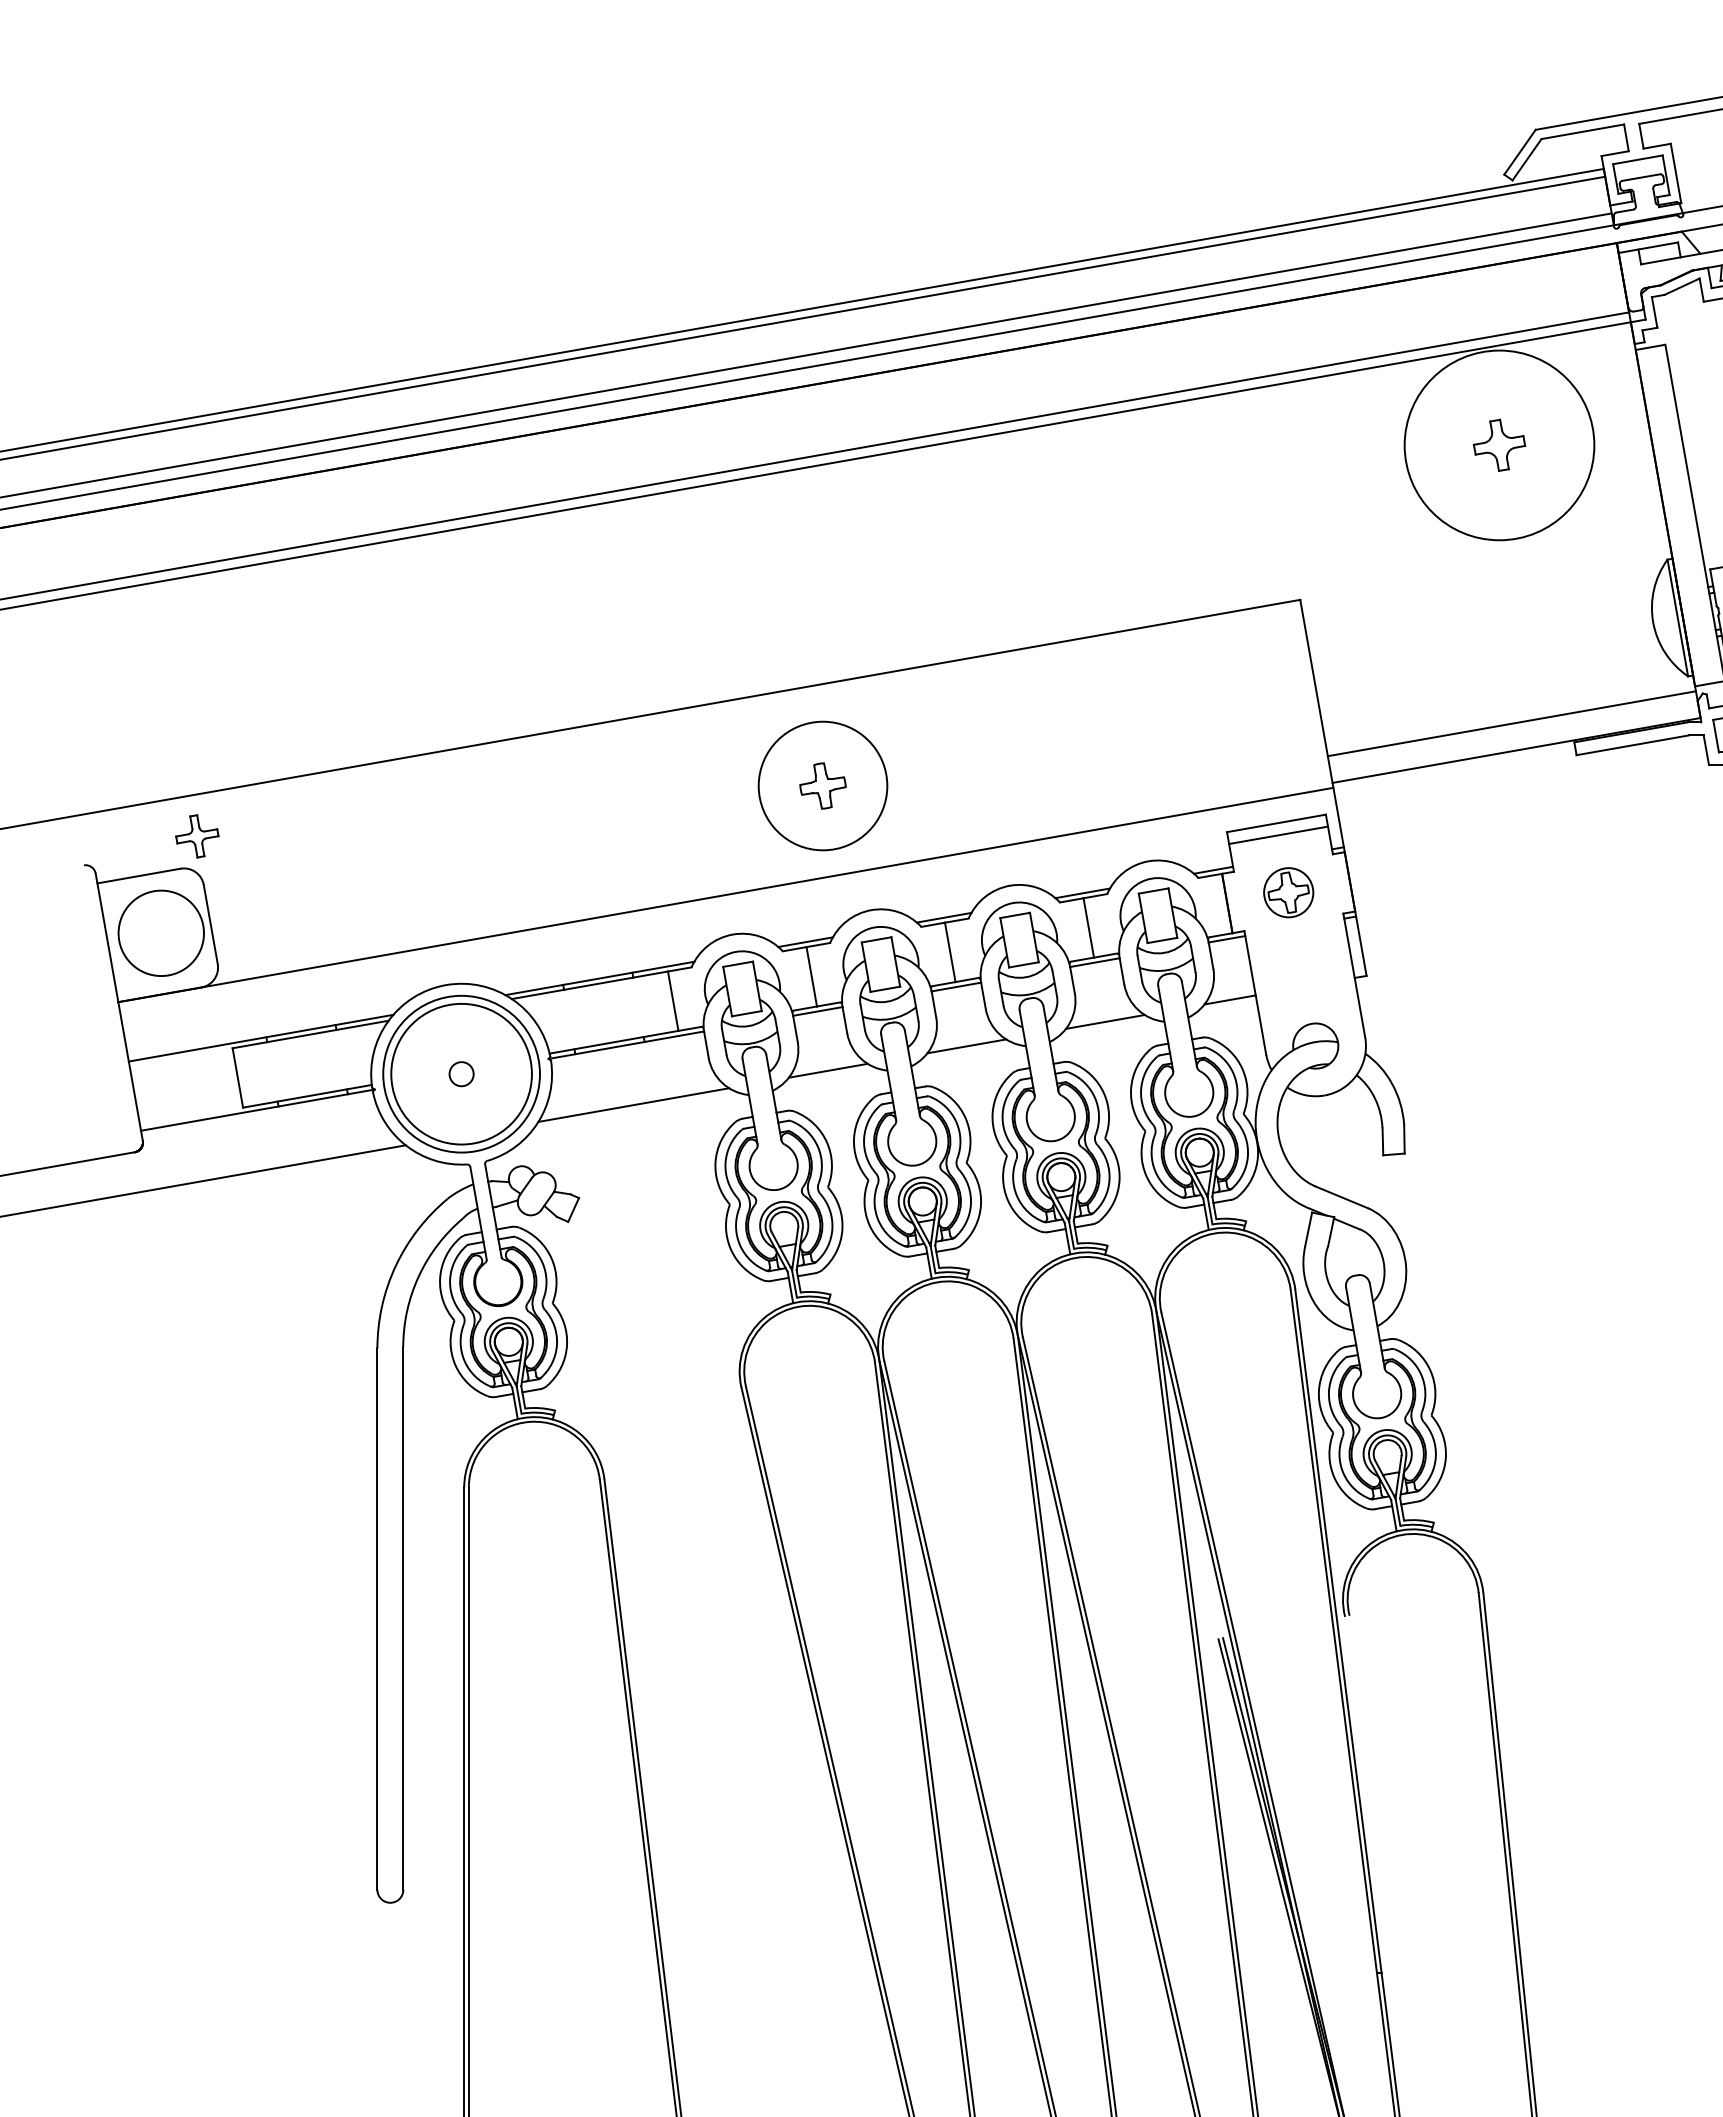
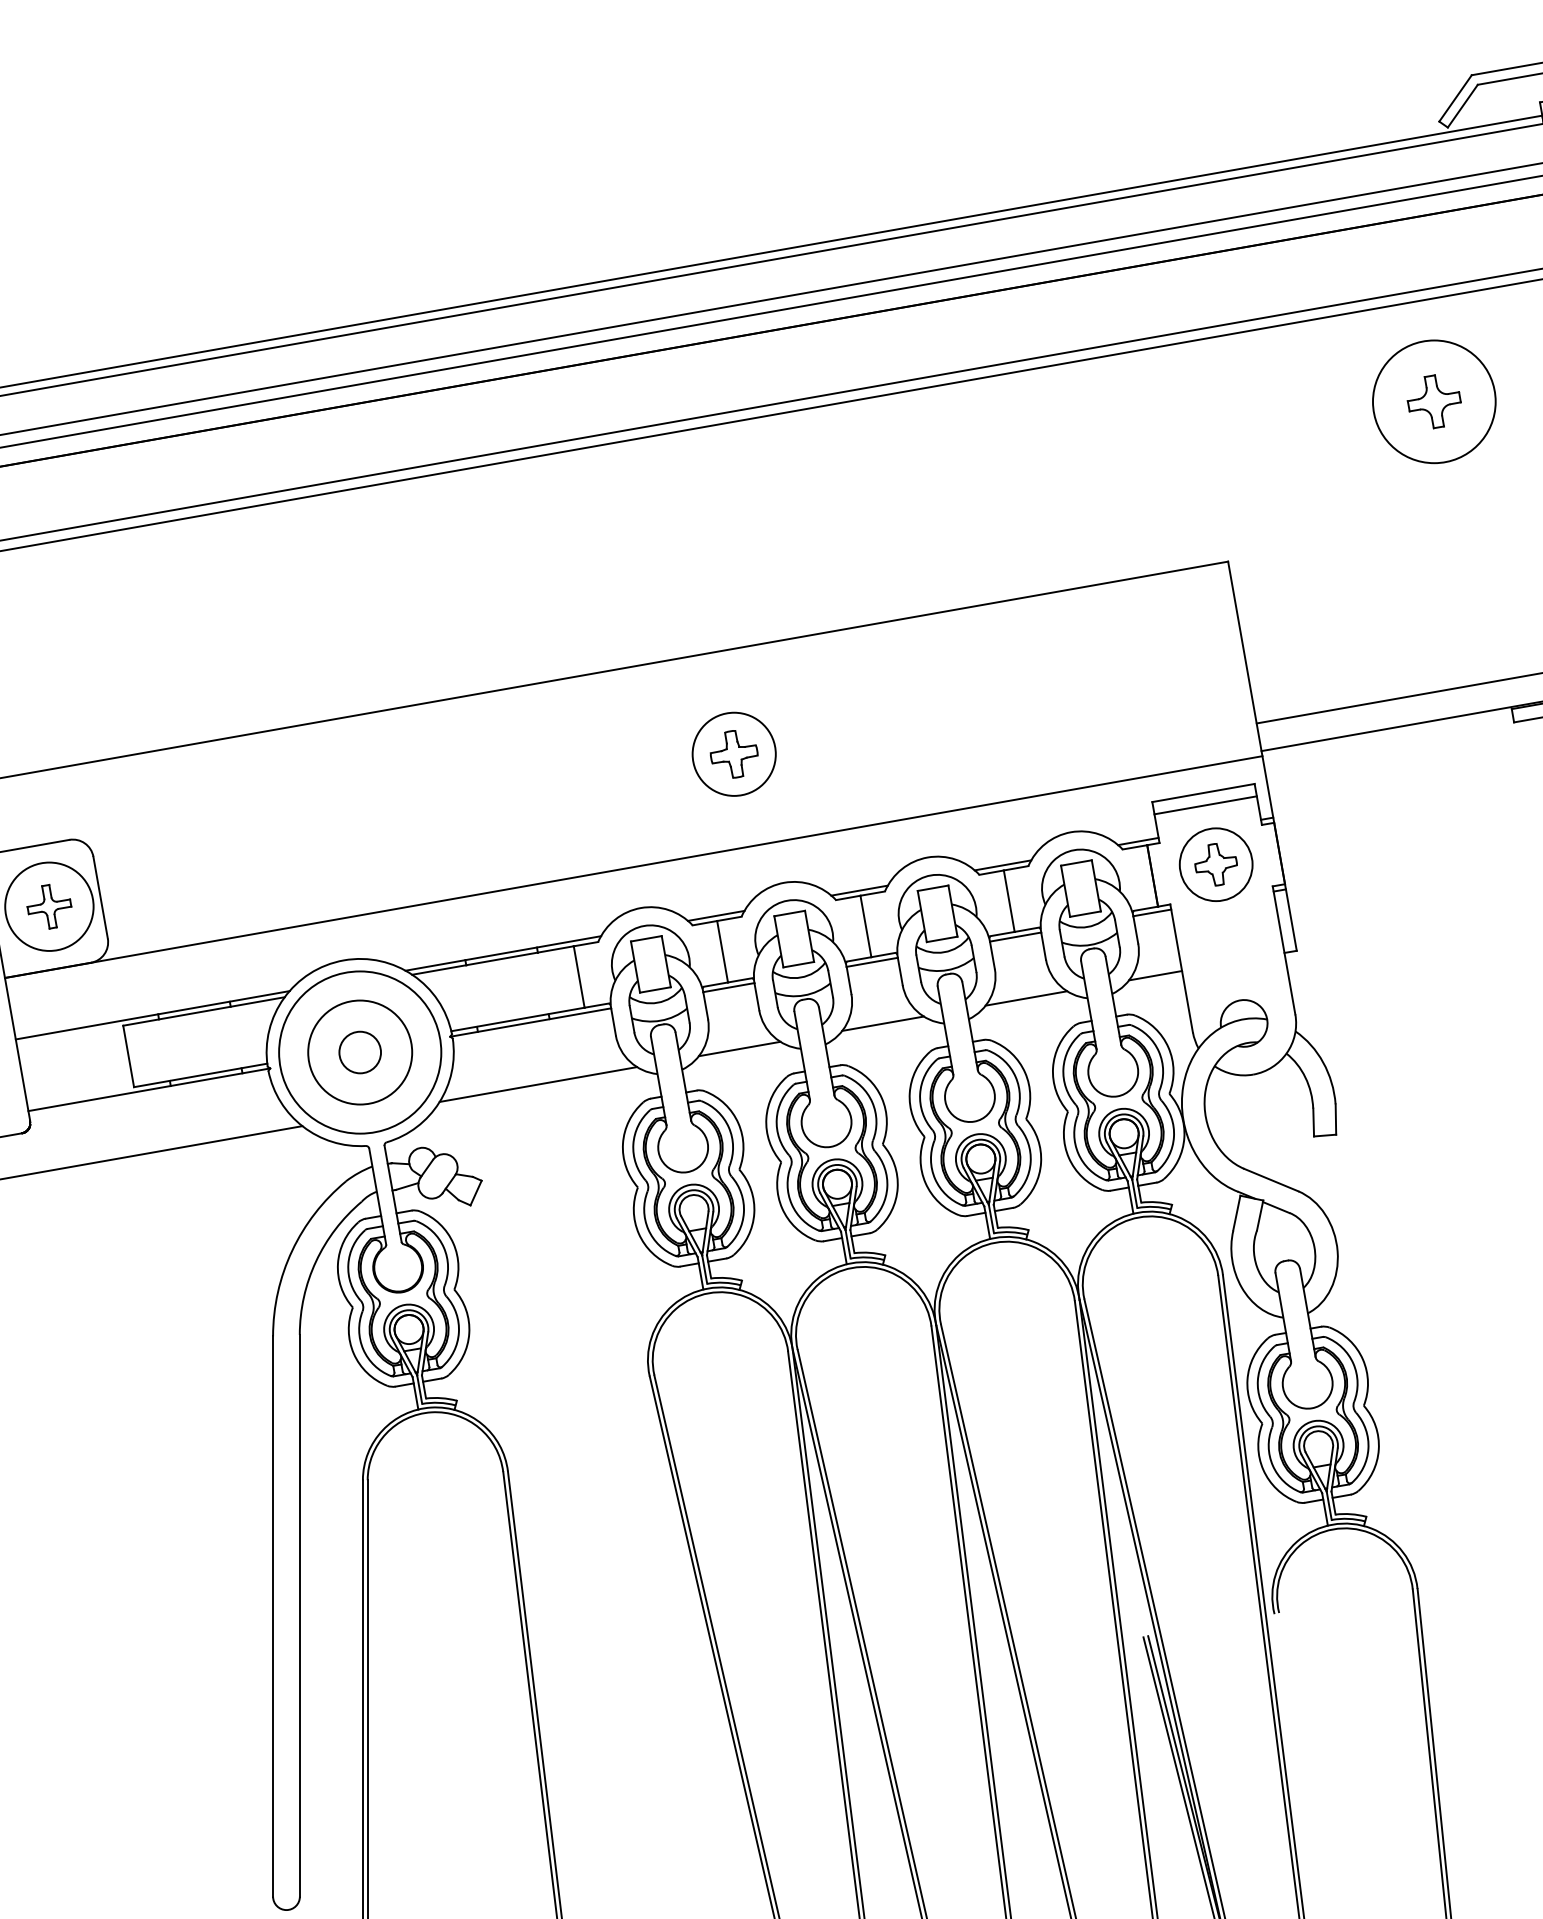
circle: (1499, 445) -> (1434, 401), size x0.62
circle: (822, 785) -> (733, 753), size x0.62
part: (197, 836) -> (49, 906), moved
circle: (1288, 892) -> (1215, 864), size x1.43
circle: (461, 1073) -> (360, 1051), size x0.71
circle: (461, 1074) -> (360, 1052), size x1.67

